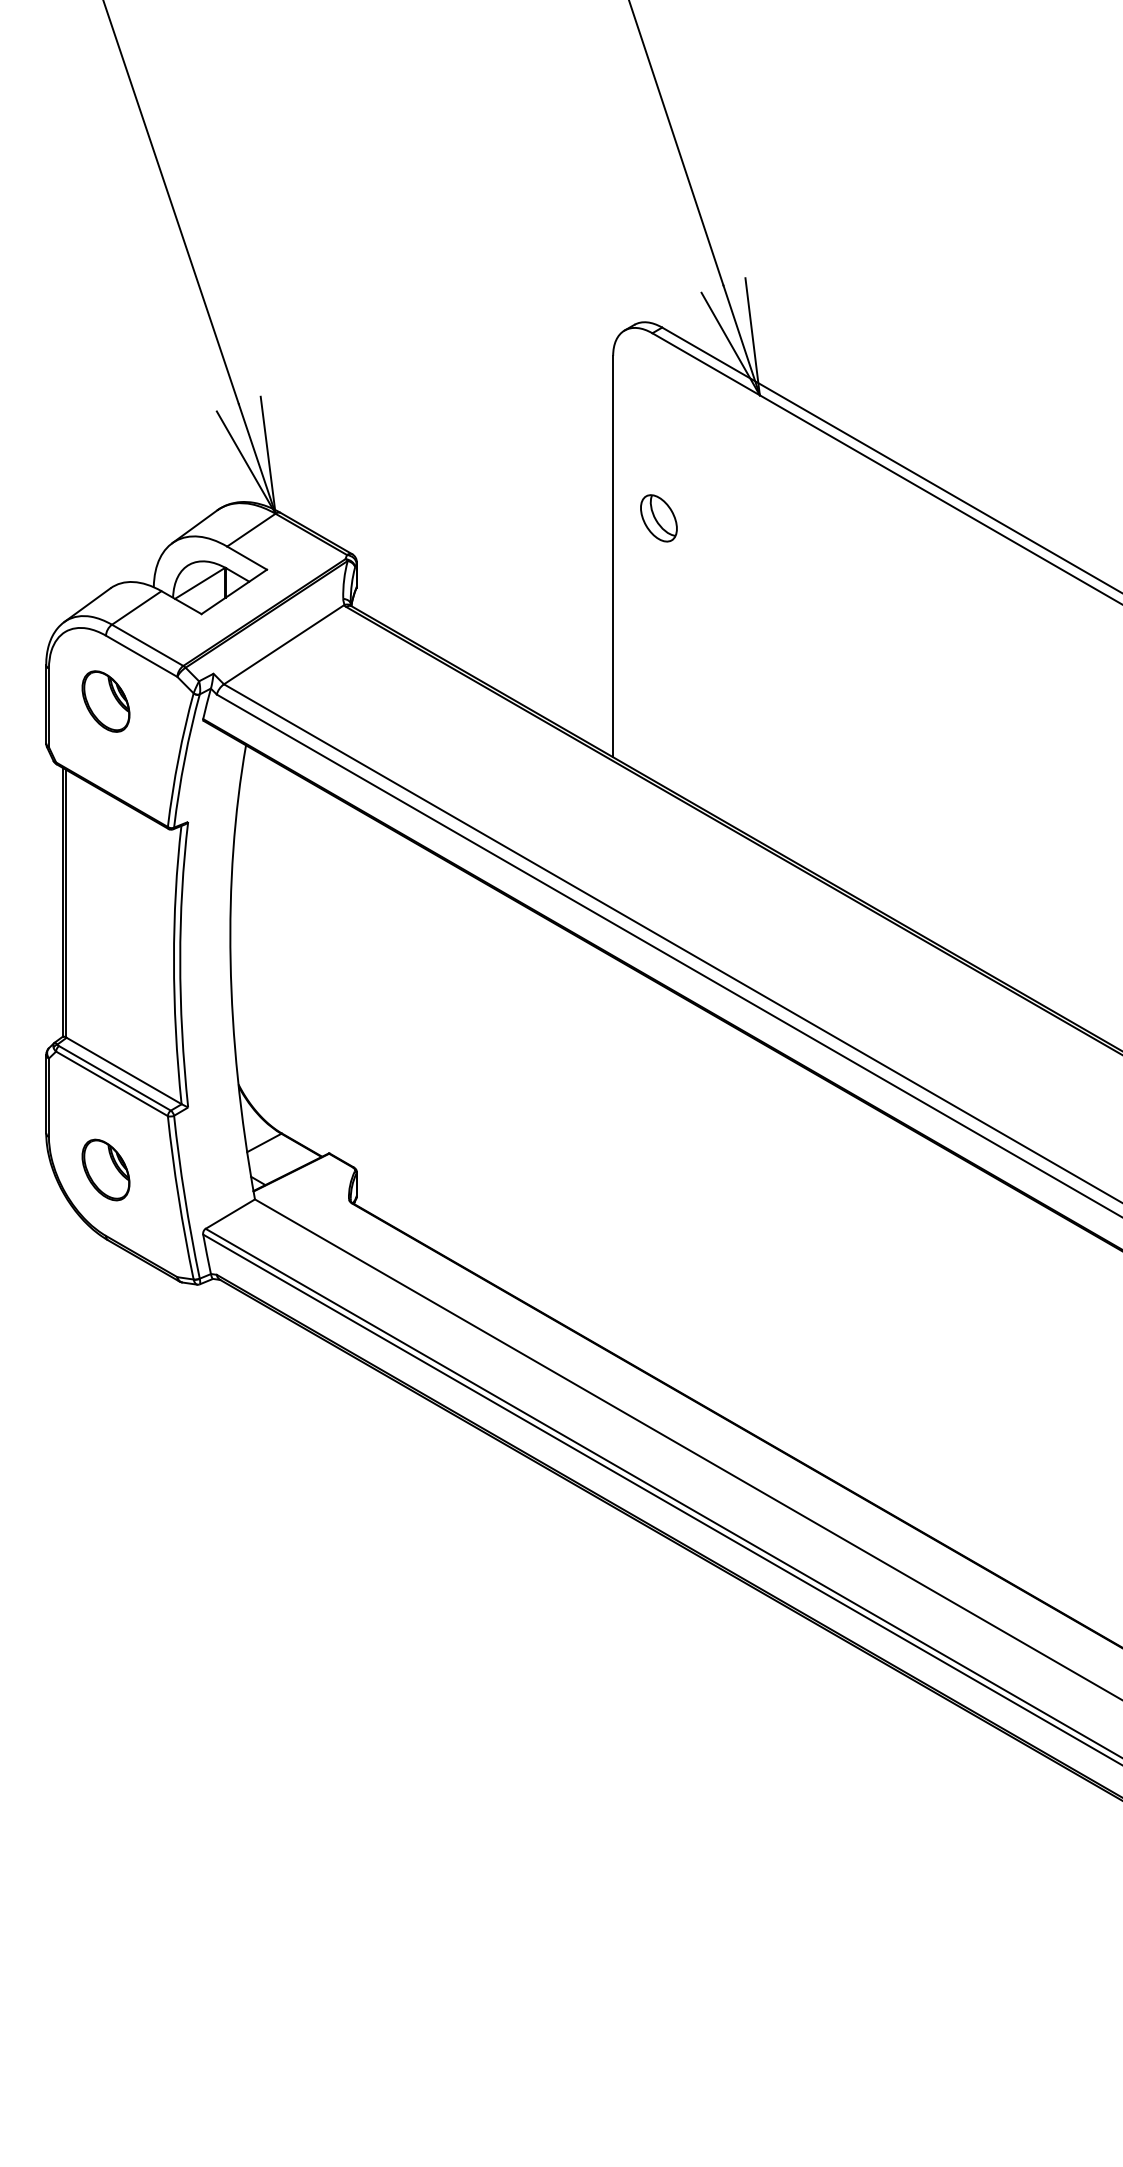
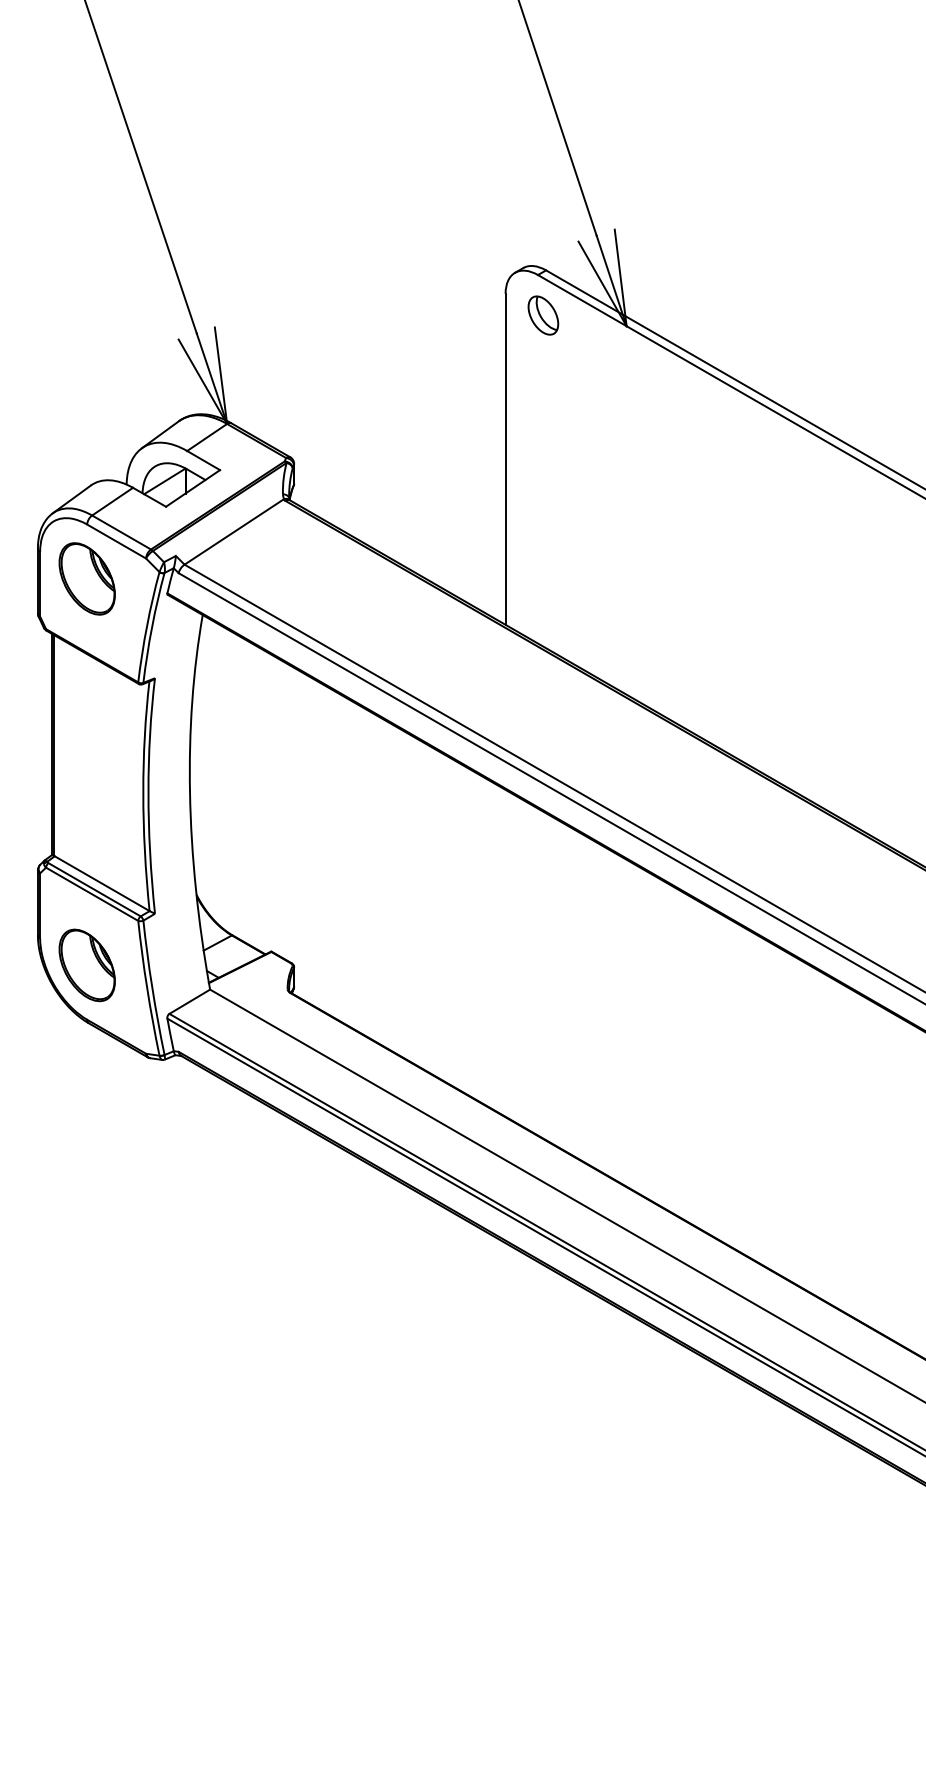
part: (658, 518) -> (543, 315), moved
part: (105, 701) -> (86, 578), size x1.43
part: (105, 1169) -> (86, 964), size x1.43

